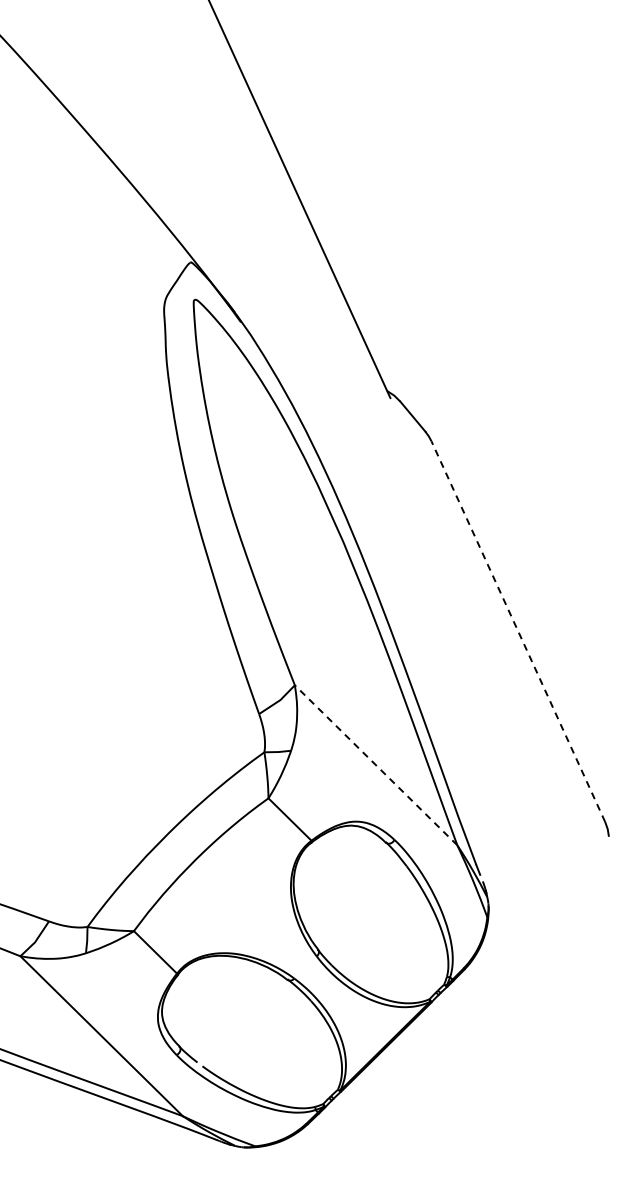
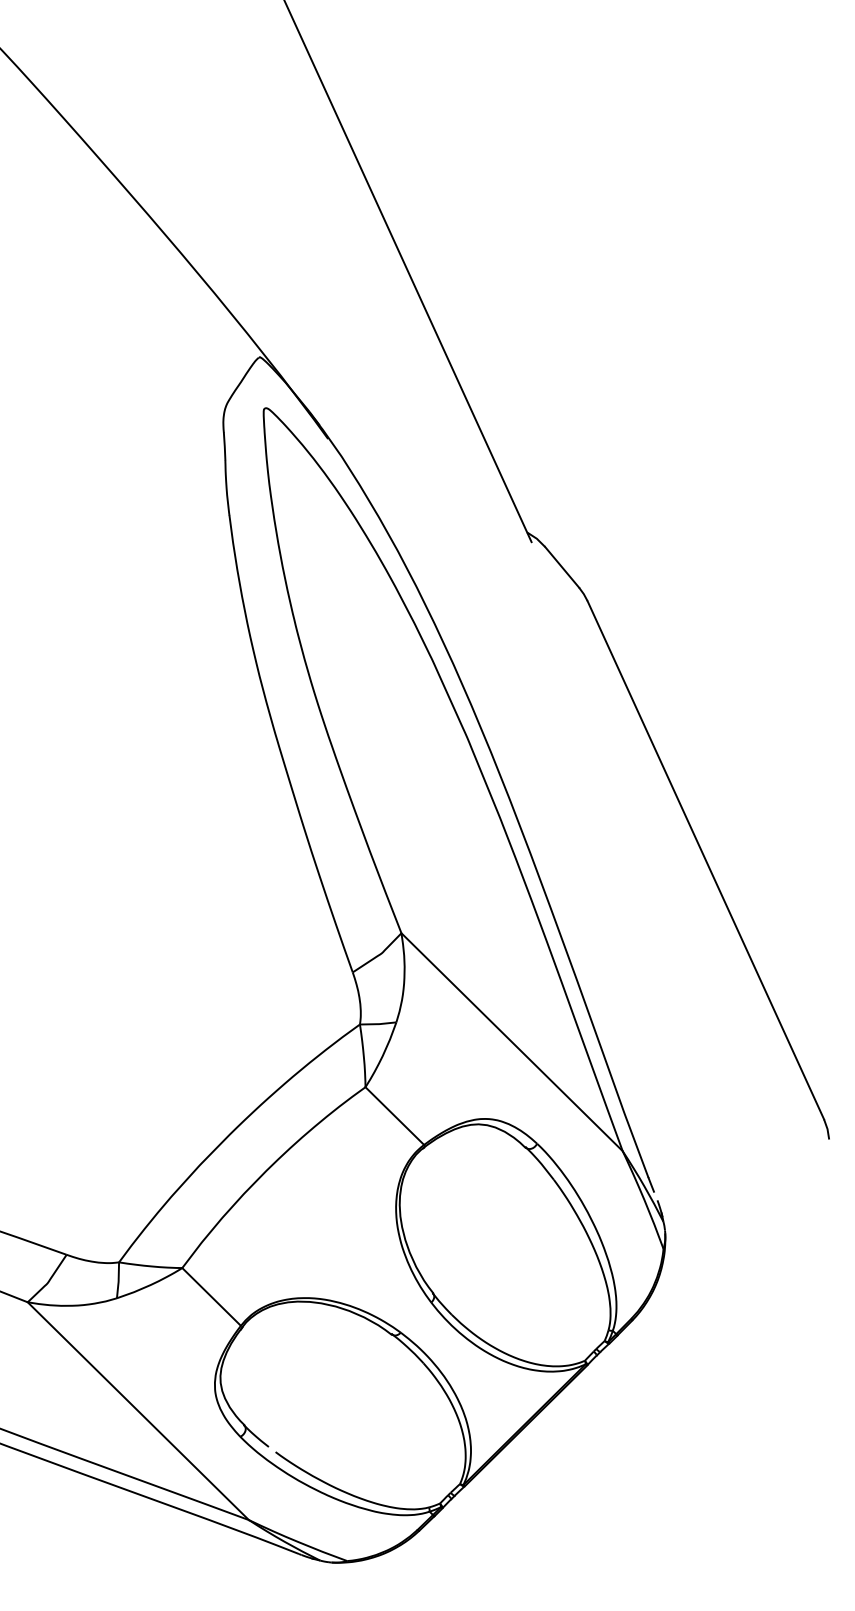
line: (518, 631) -> (706, 859), dashed -> solid
line: (376, 765) -> (512, 1042), dashed -> solid

